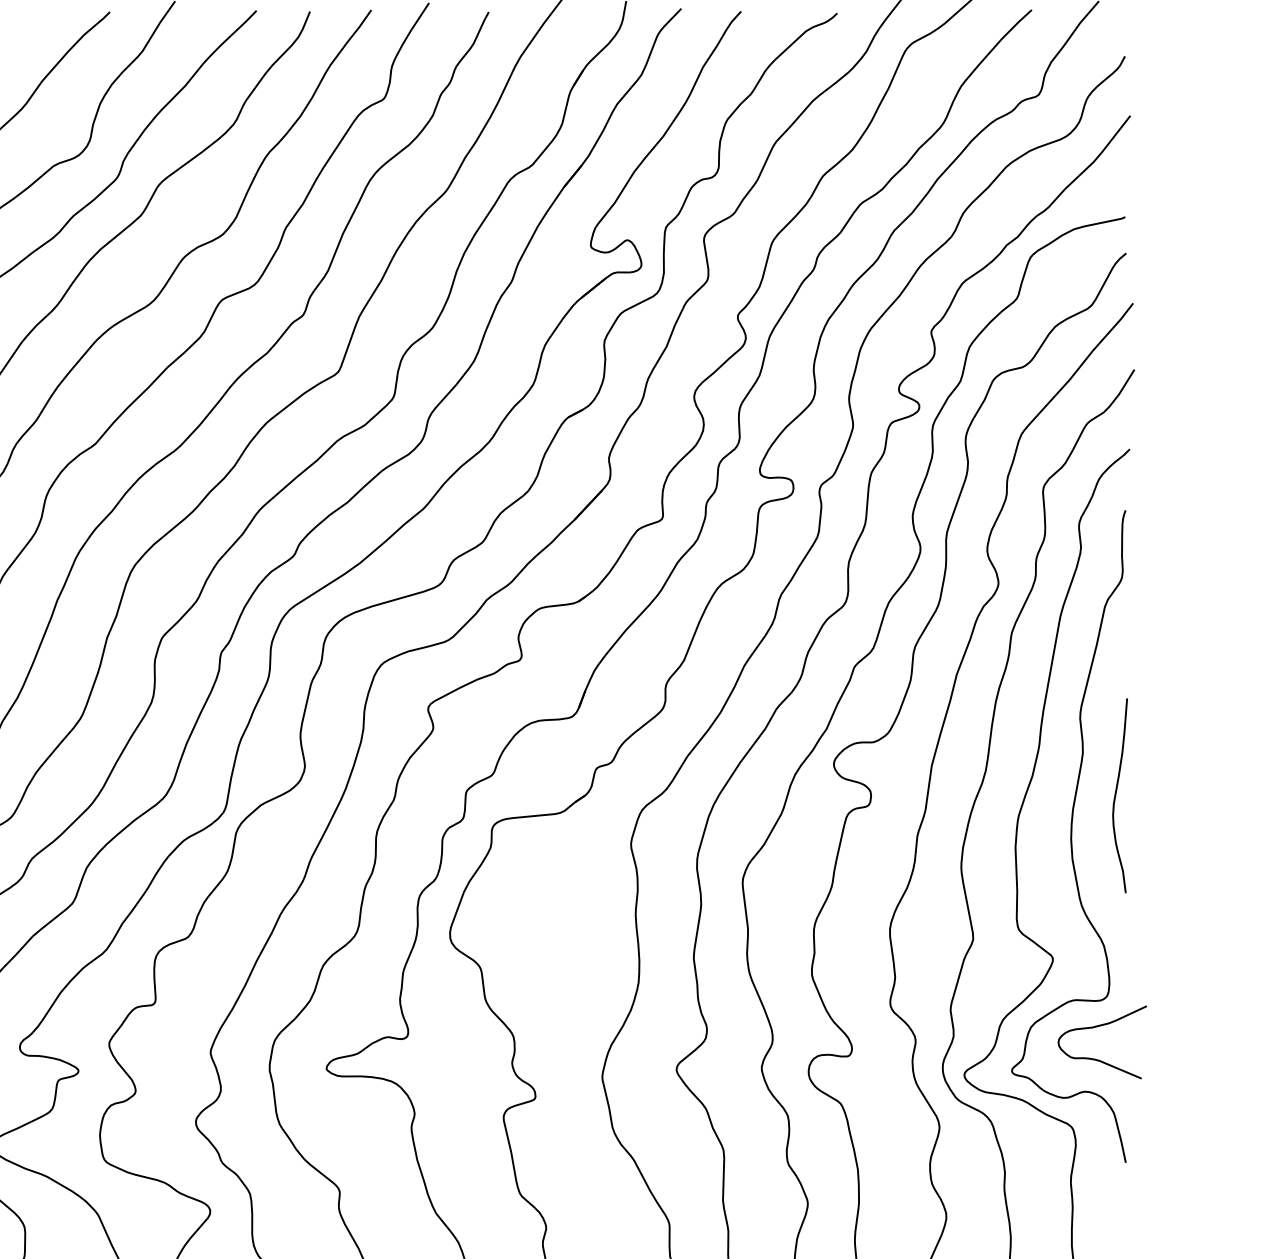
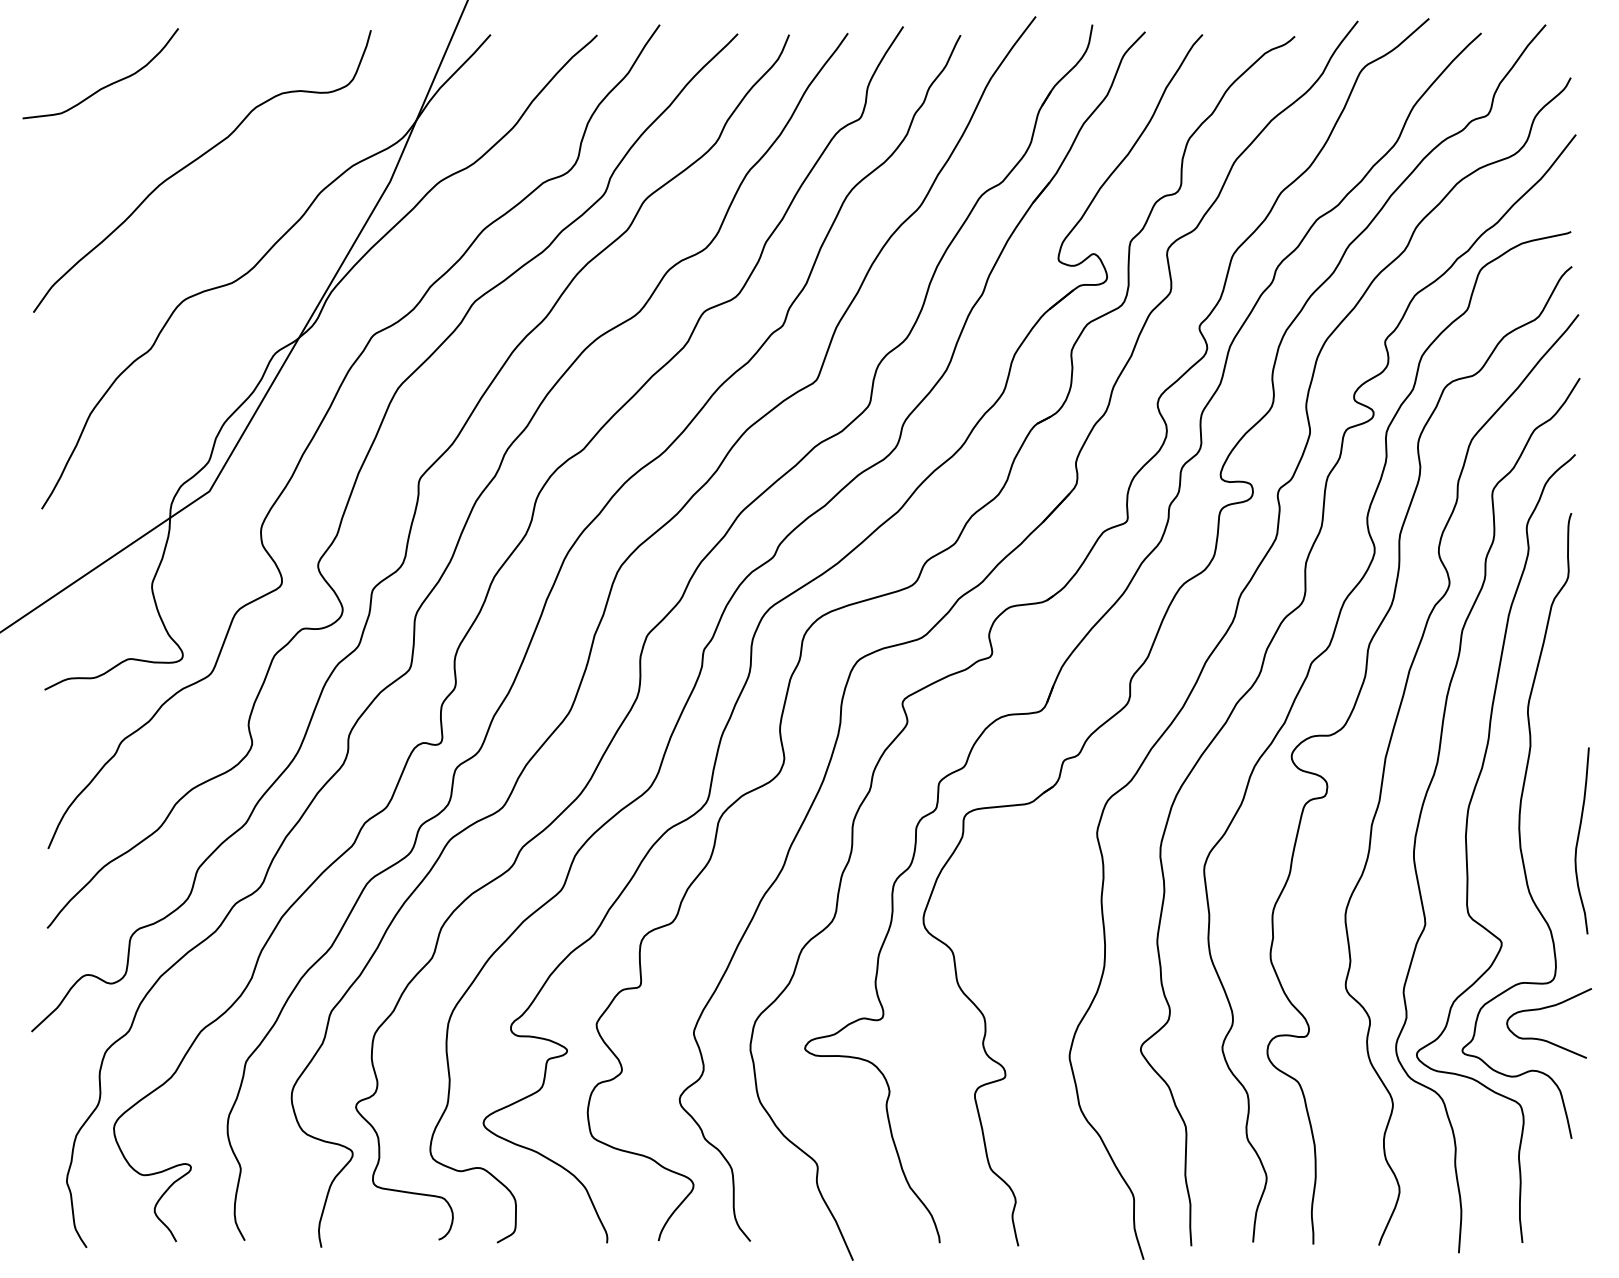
curve: (1116, 795) -> (1578, 840), moved

